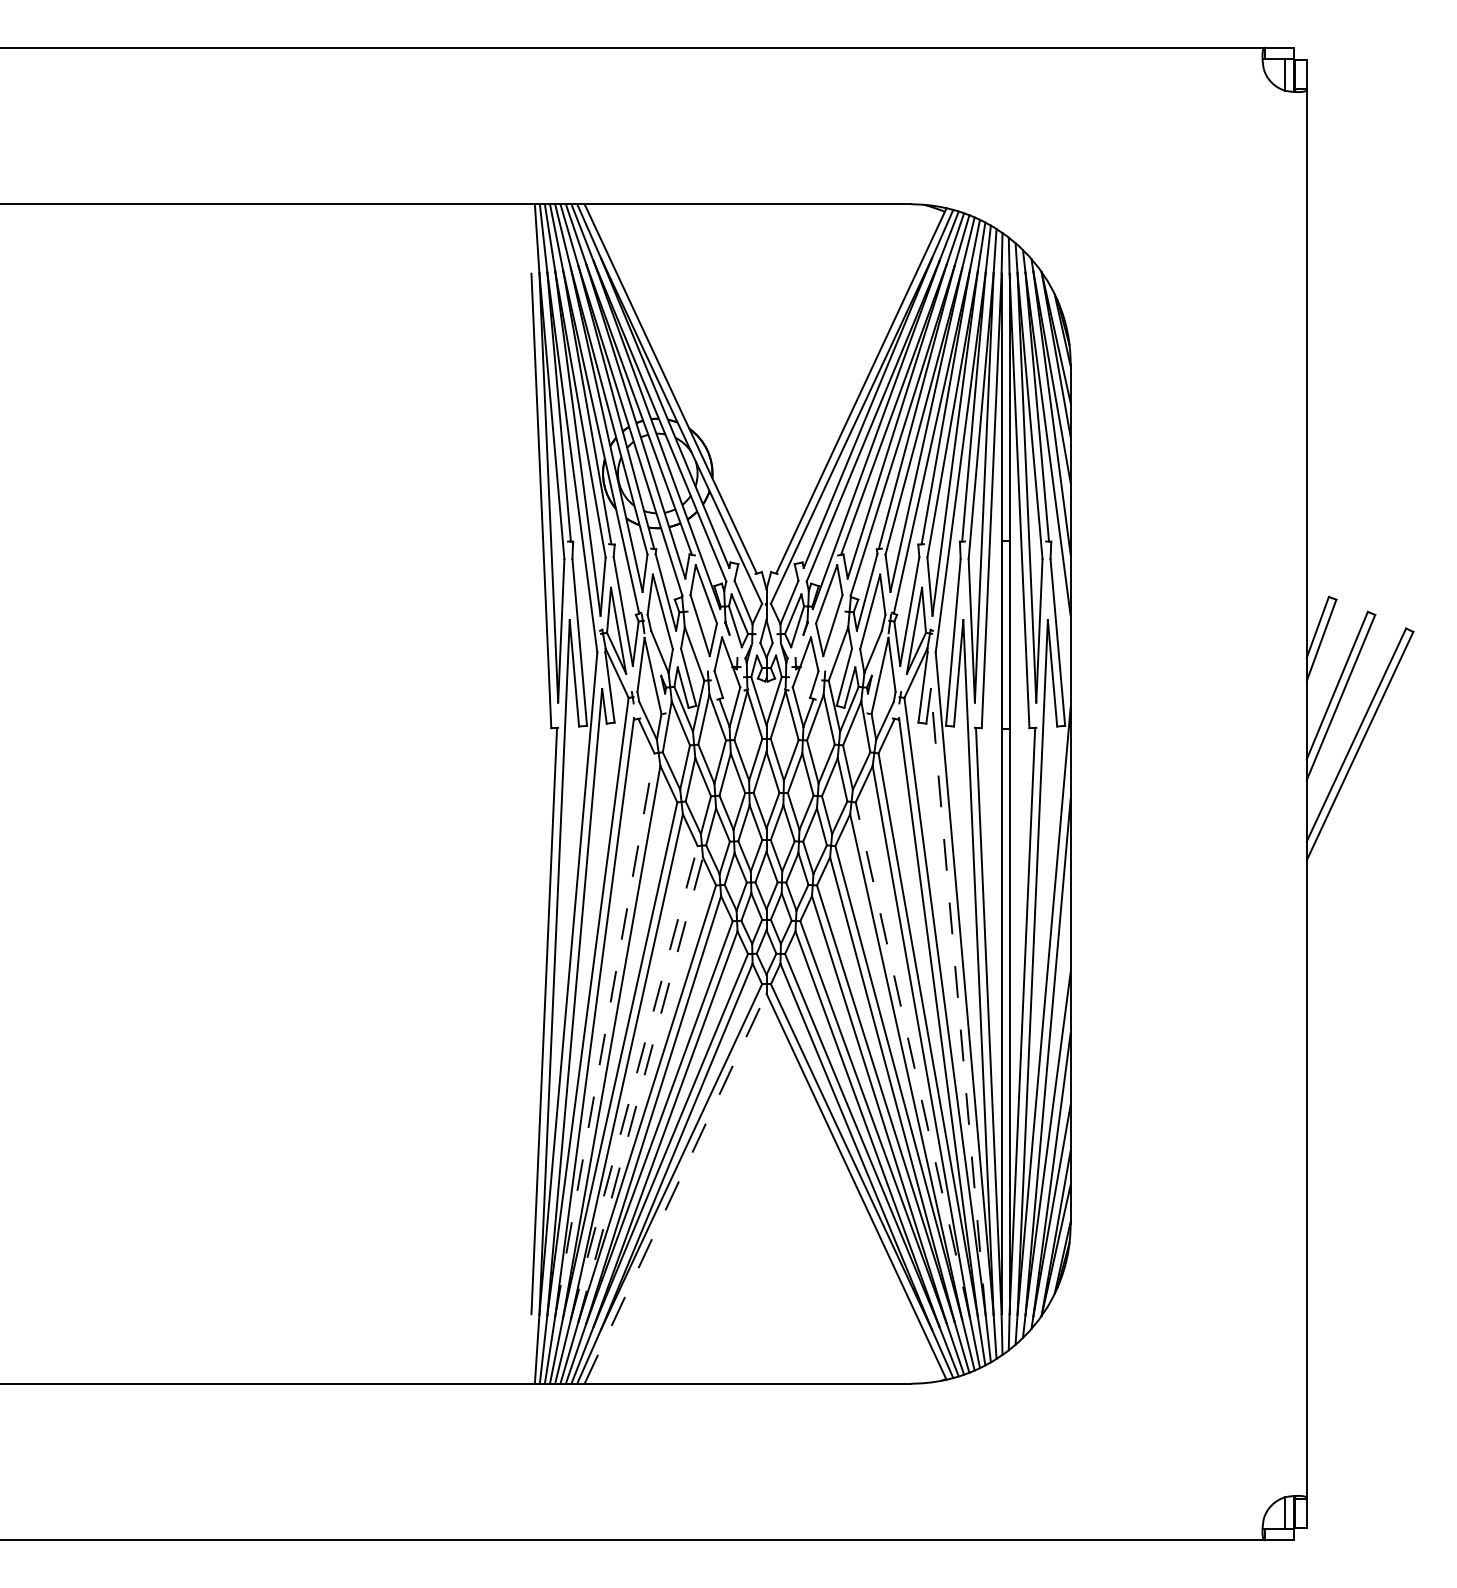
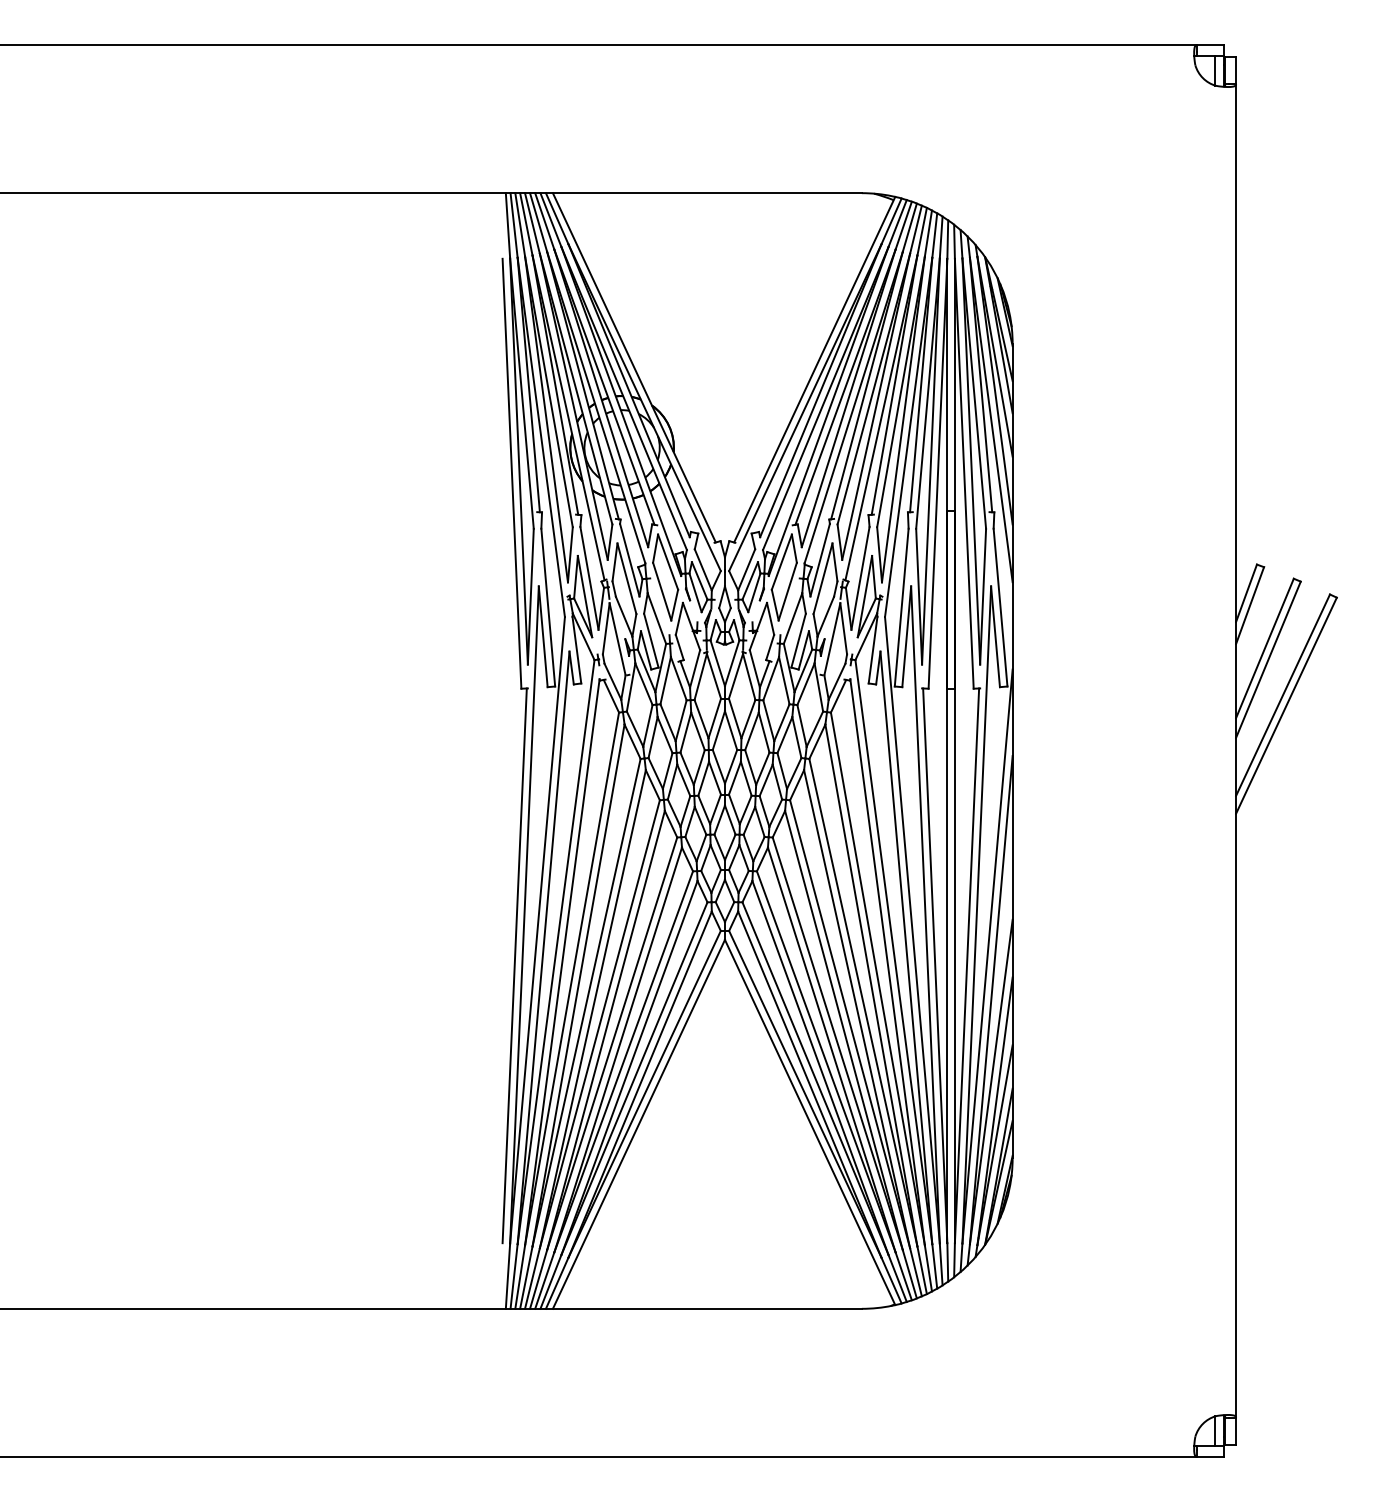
line: (958, 1001) -> (906, 947), dashed -> solid
line: (605, 1034) -> (572, 978), dashed -> solid
line: (912, 1059) -> (863, 1002), dashed -> solid
line: (633, 1083) -> (599, 1024), dashed -> solid
line: (641, 1088) -> (606, 1029), dashed -> solid
line: (675, 1188) -> (638, 1124), dashed -> solid

